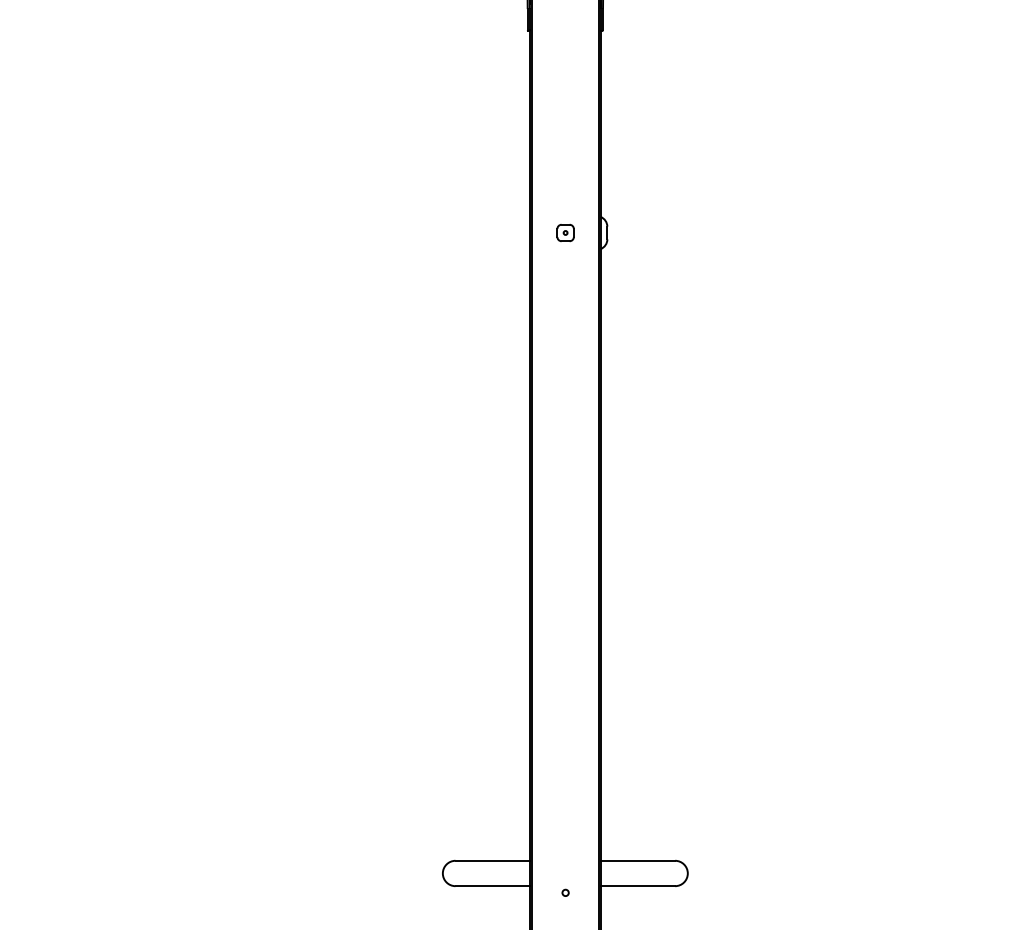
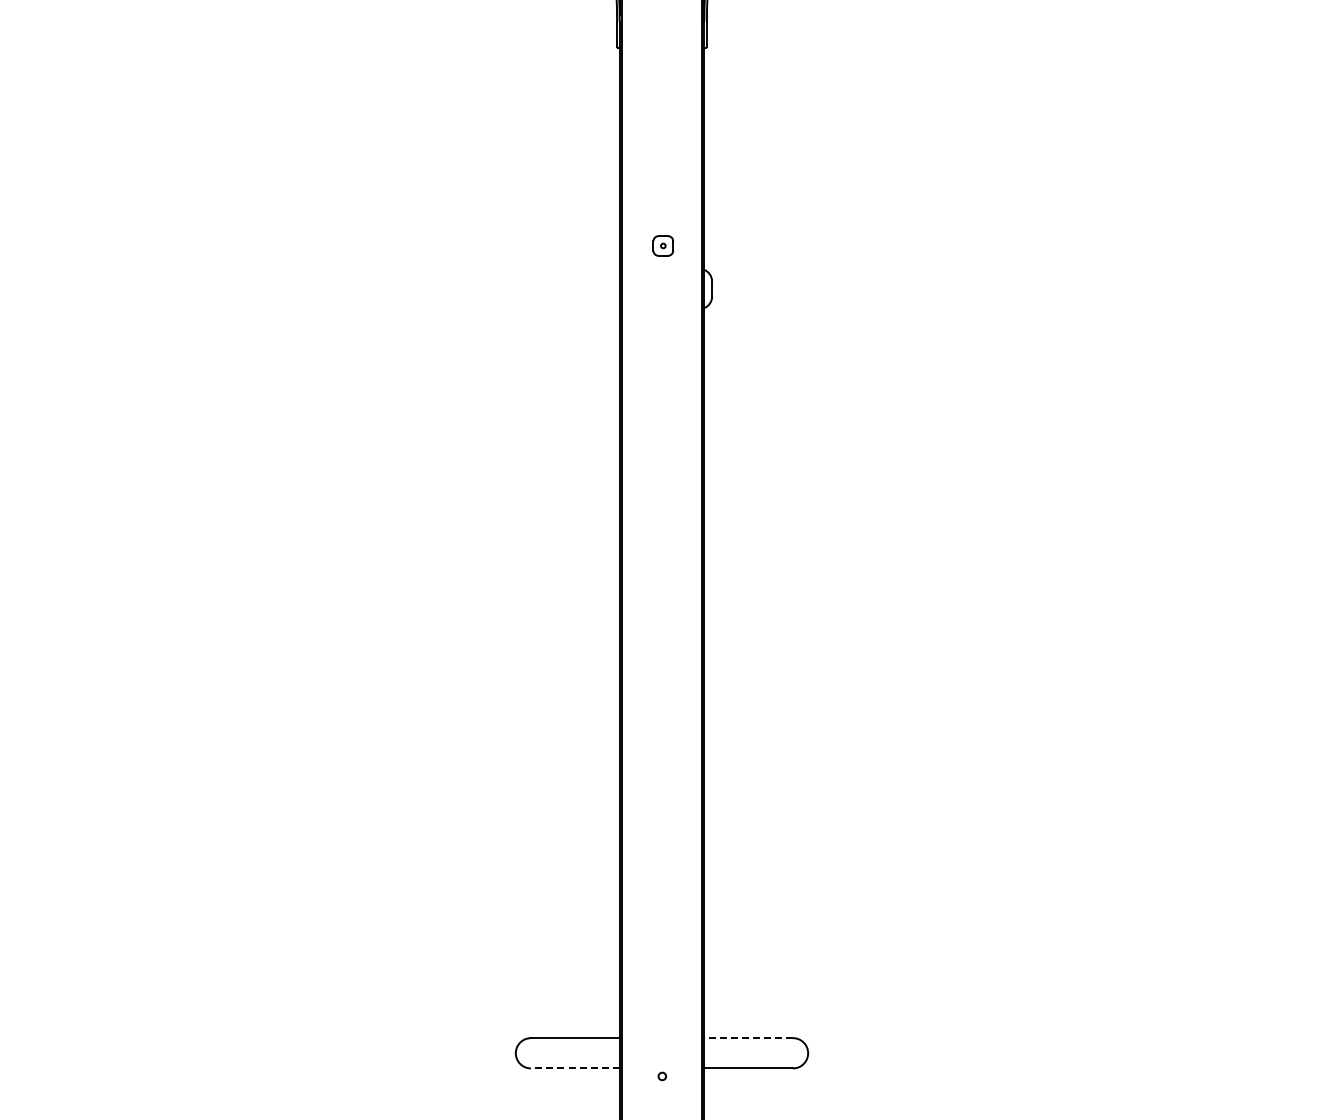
part: (564, 232) -> (662, 245), moved
line: (637, 861) -> (748, 1038), solid -> dashed
line: (492, 886) -> (574, 1068), solid -> dashed

